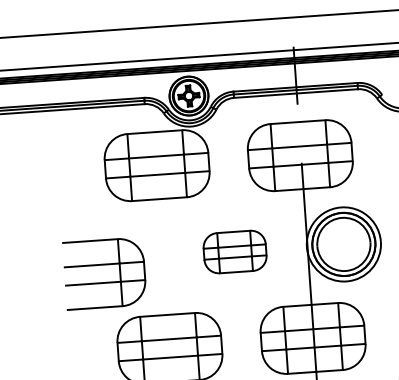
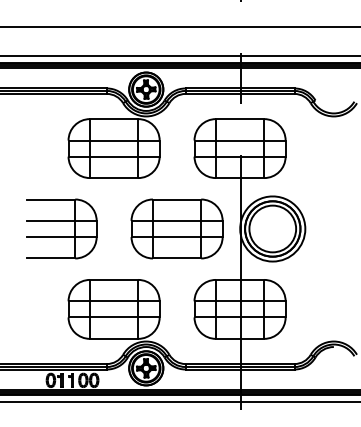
part: (234, 251) -> (176, 228), size x1.67
part: (104, 265) -> (61, 221), moved

